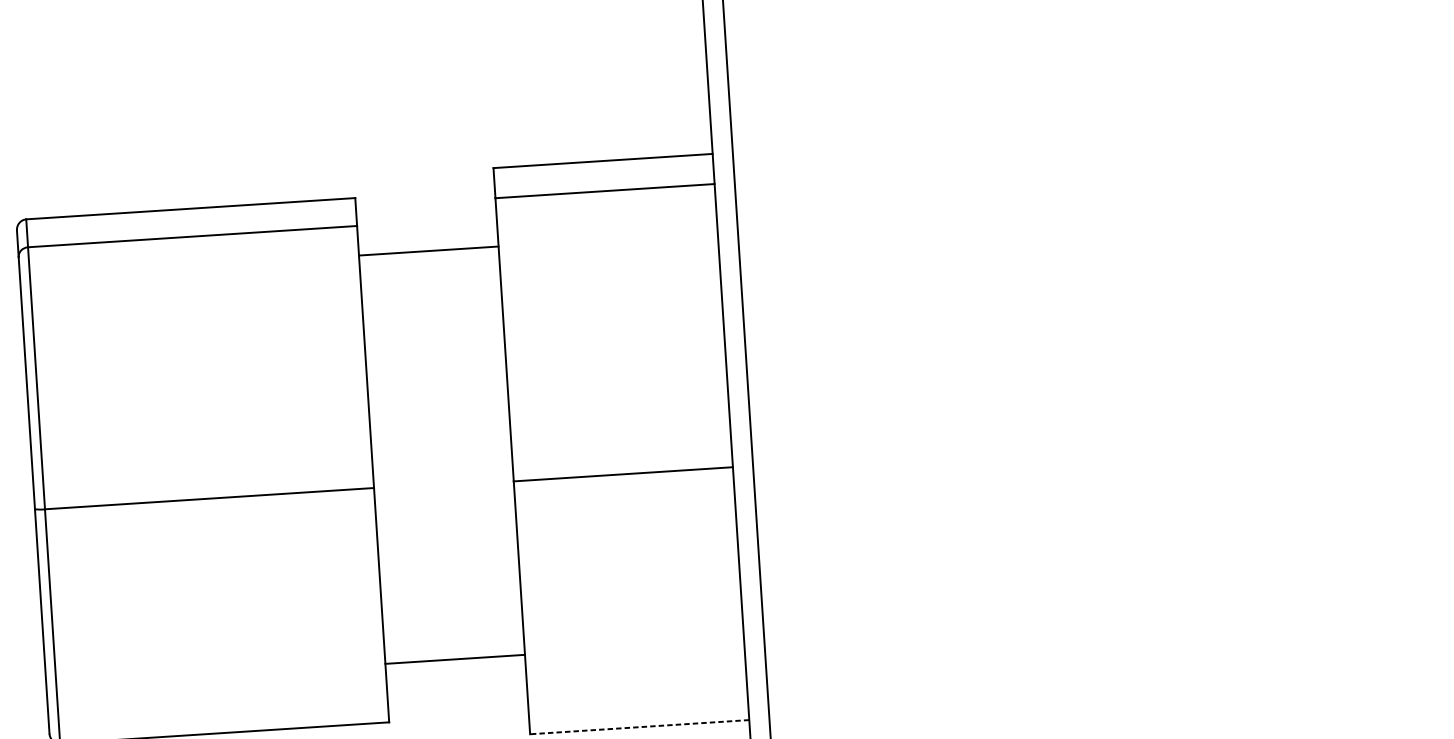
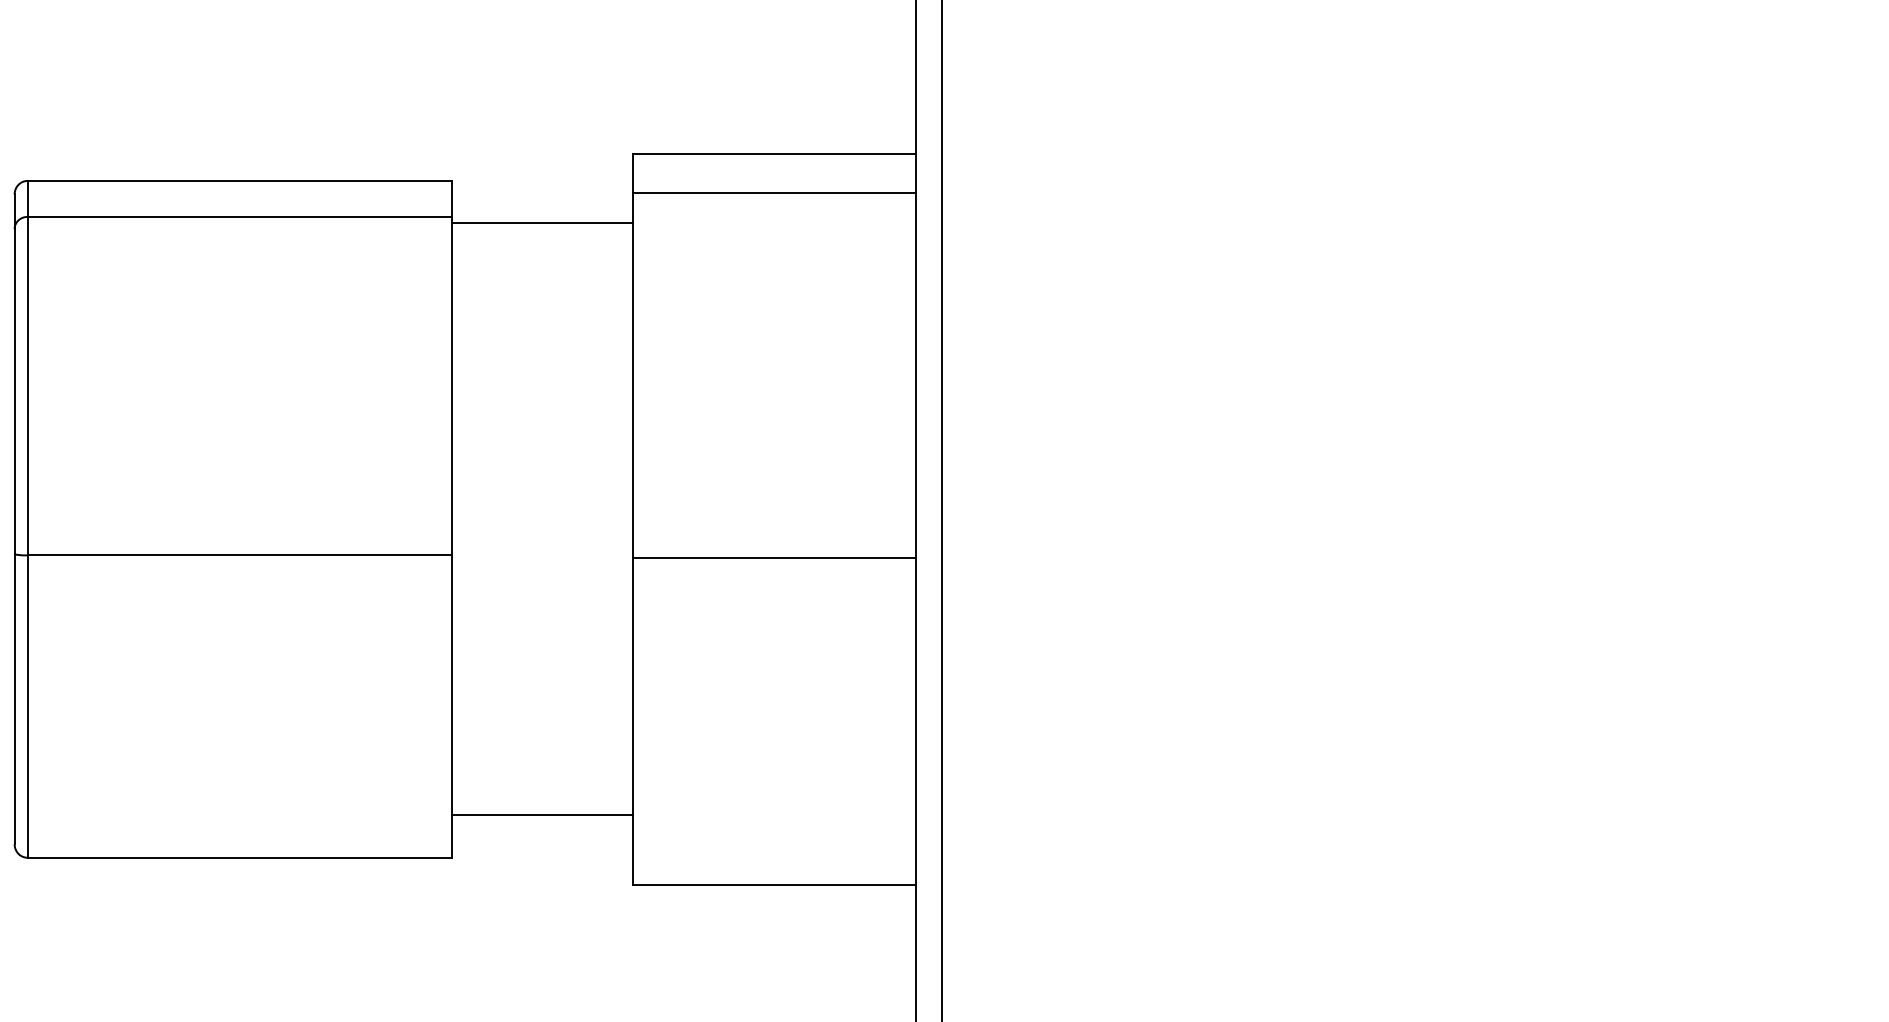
line: (428, 251) -> (542, 223), moved
line: (455, 659) -> (542, 815), moved
line: (639, 726) -> (774, 884), dashed -> solid

